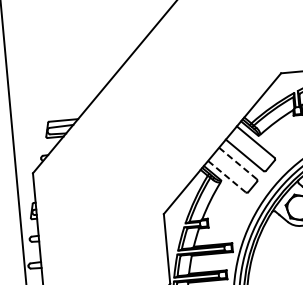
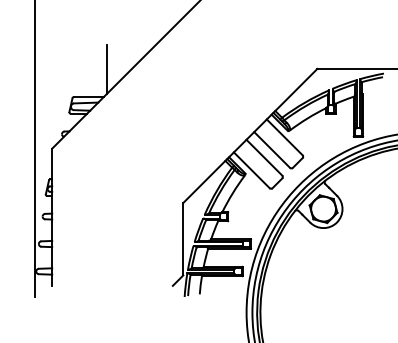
line: (78, 92) -> (106, 69), added
line: (238, 164) -> (264, 158), dashed -> solid
line: (227, 176) -> (252, 170), dashed -> solid

